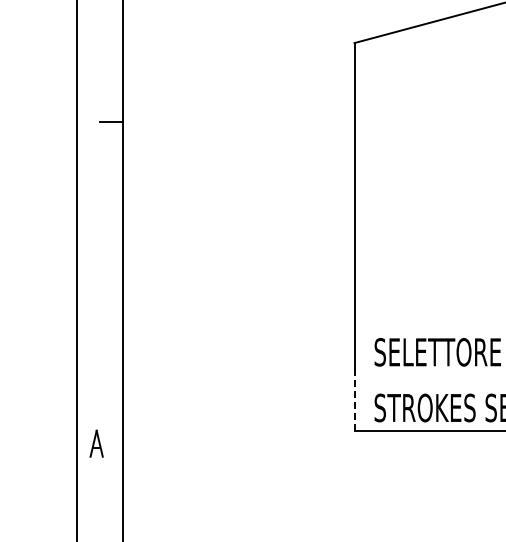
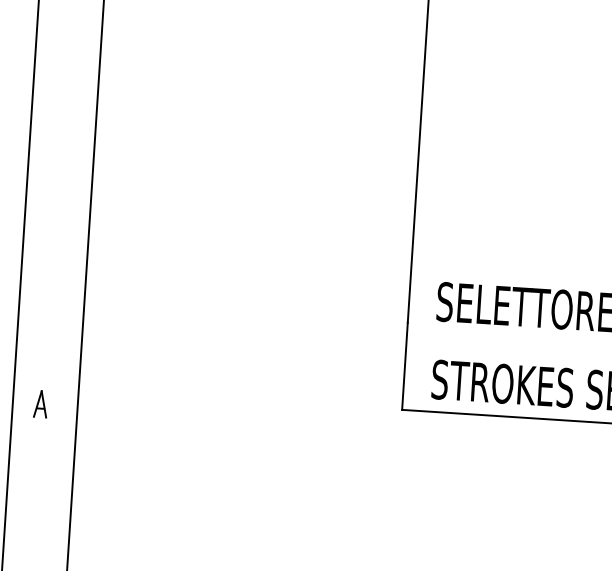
line: (354, 400) -> (404, 366), dashed -> solid
part: (96, 443) -> (40, 403), size x0.71

